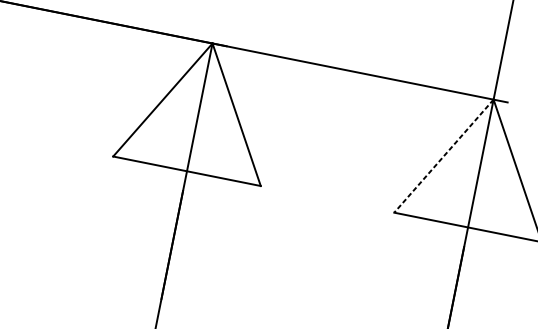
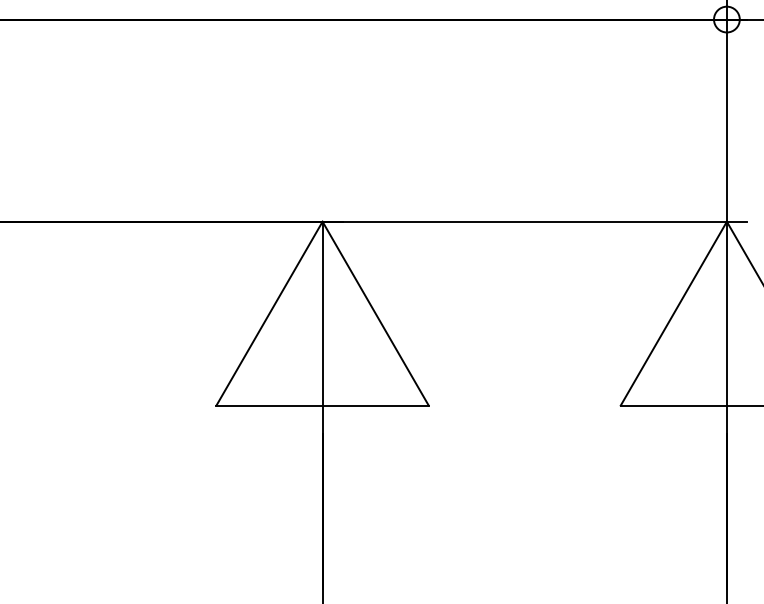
line: (443, 156) -> (673, 314), dashed -> solid

